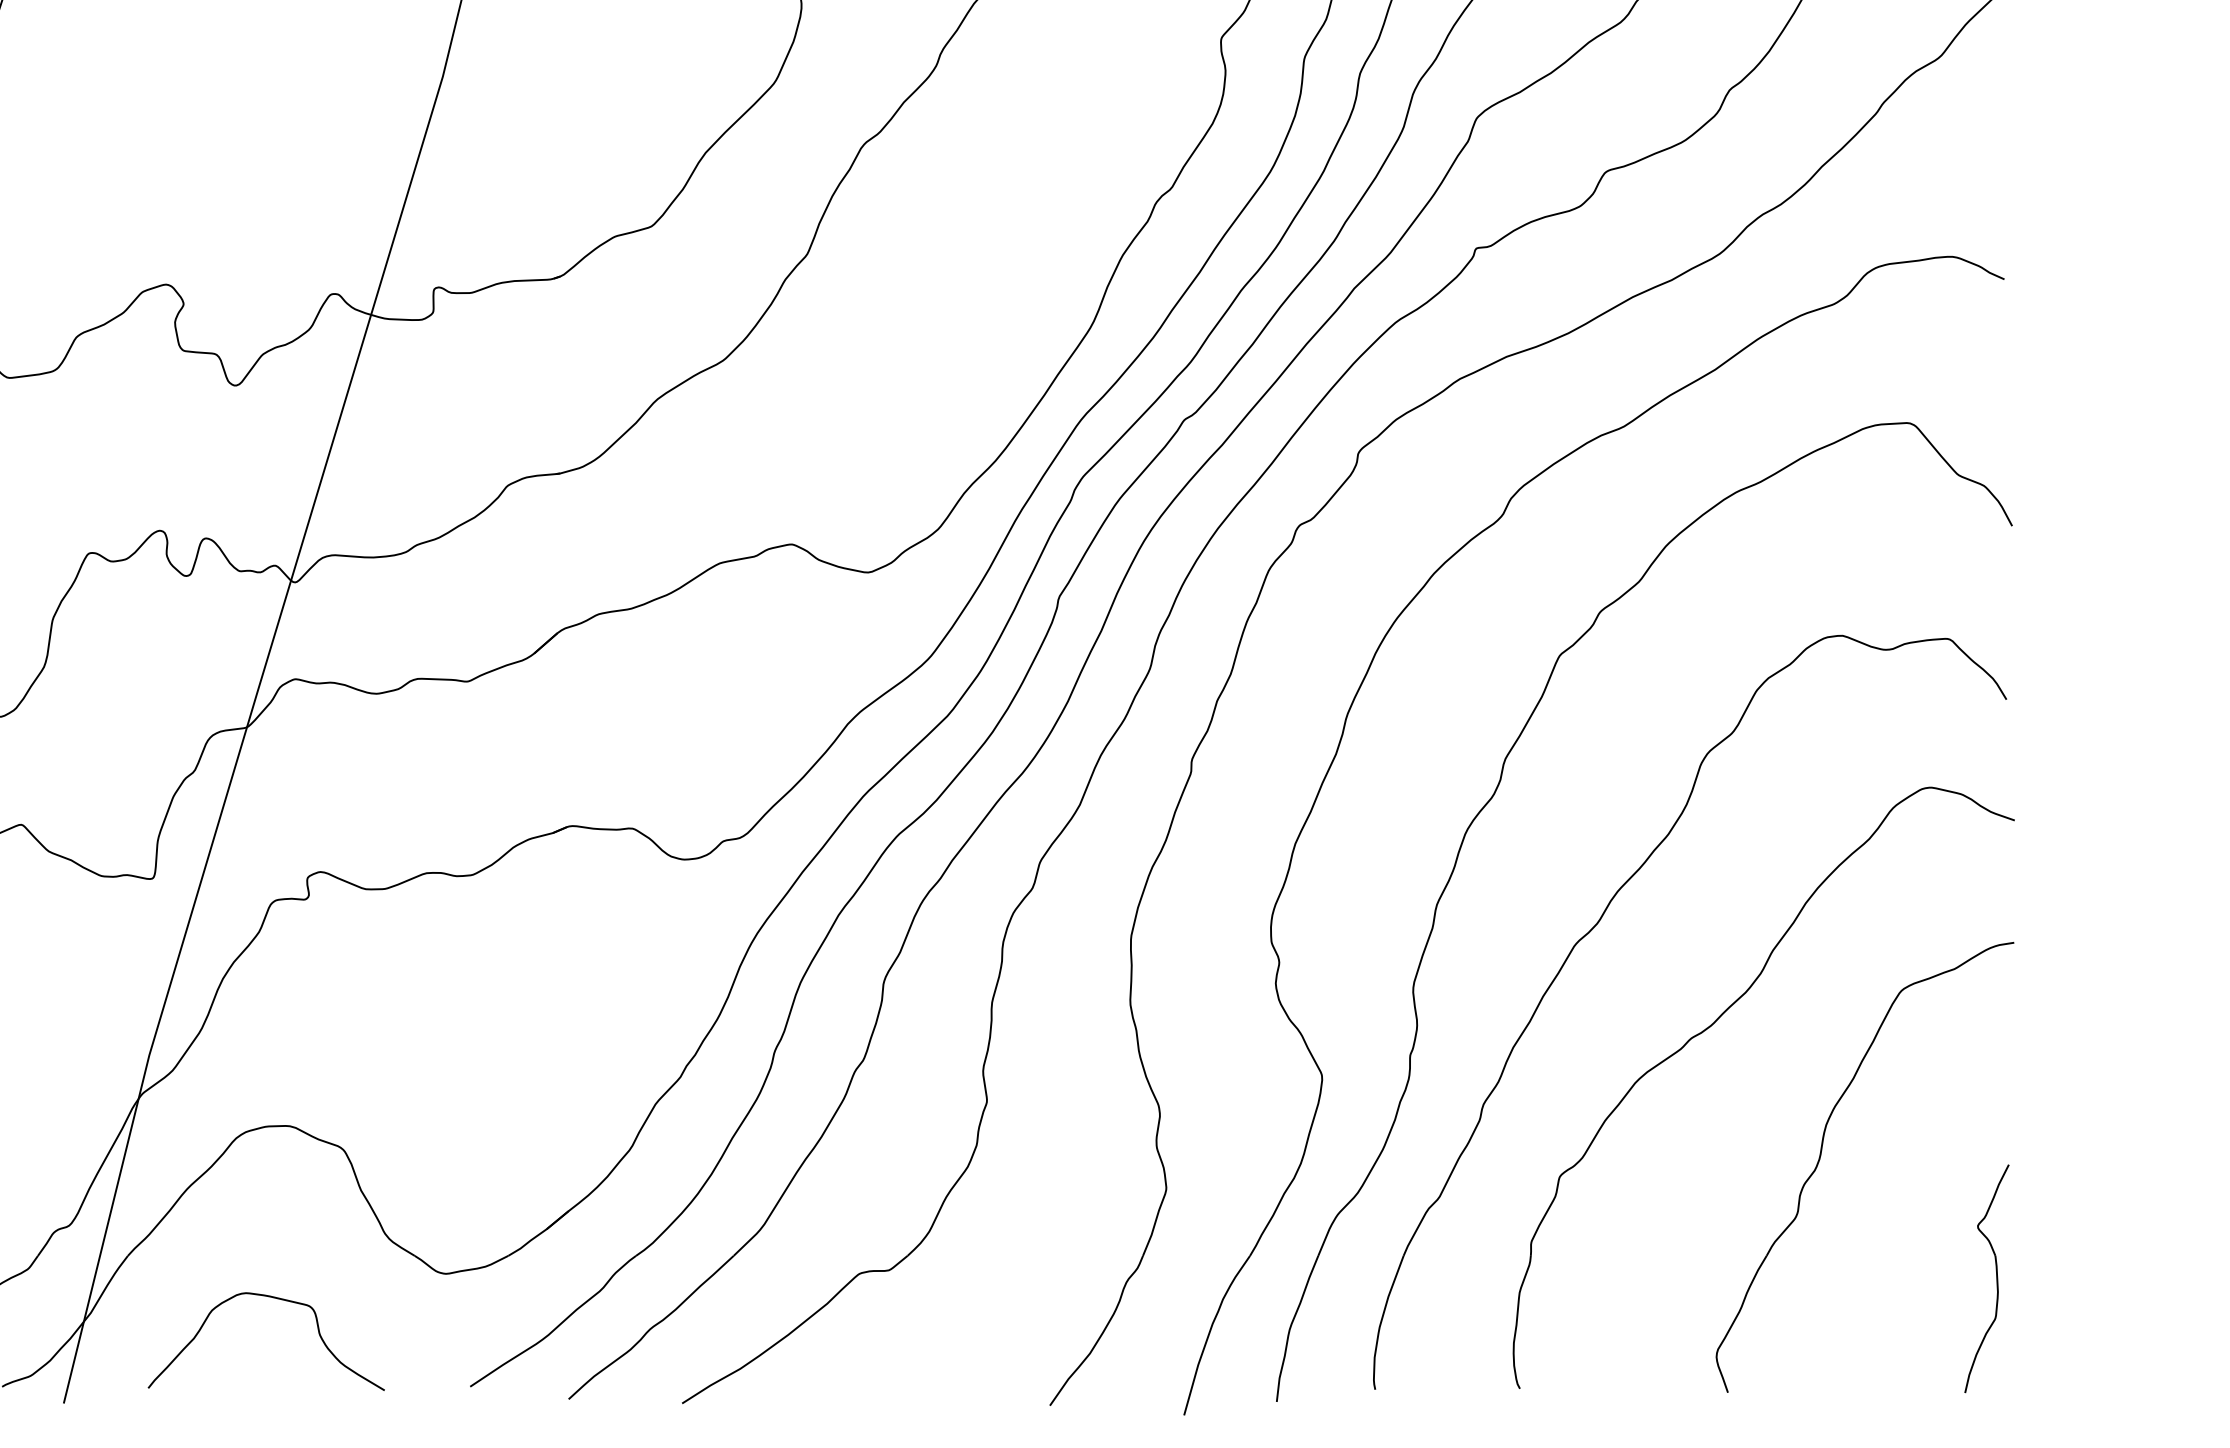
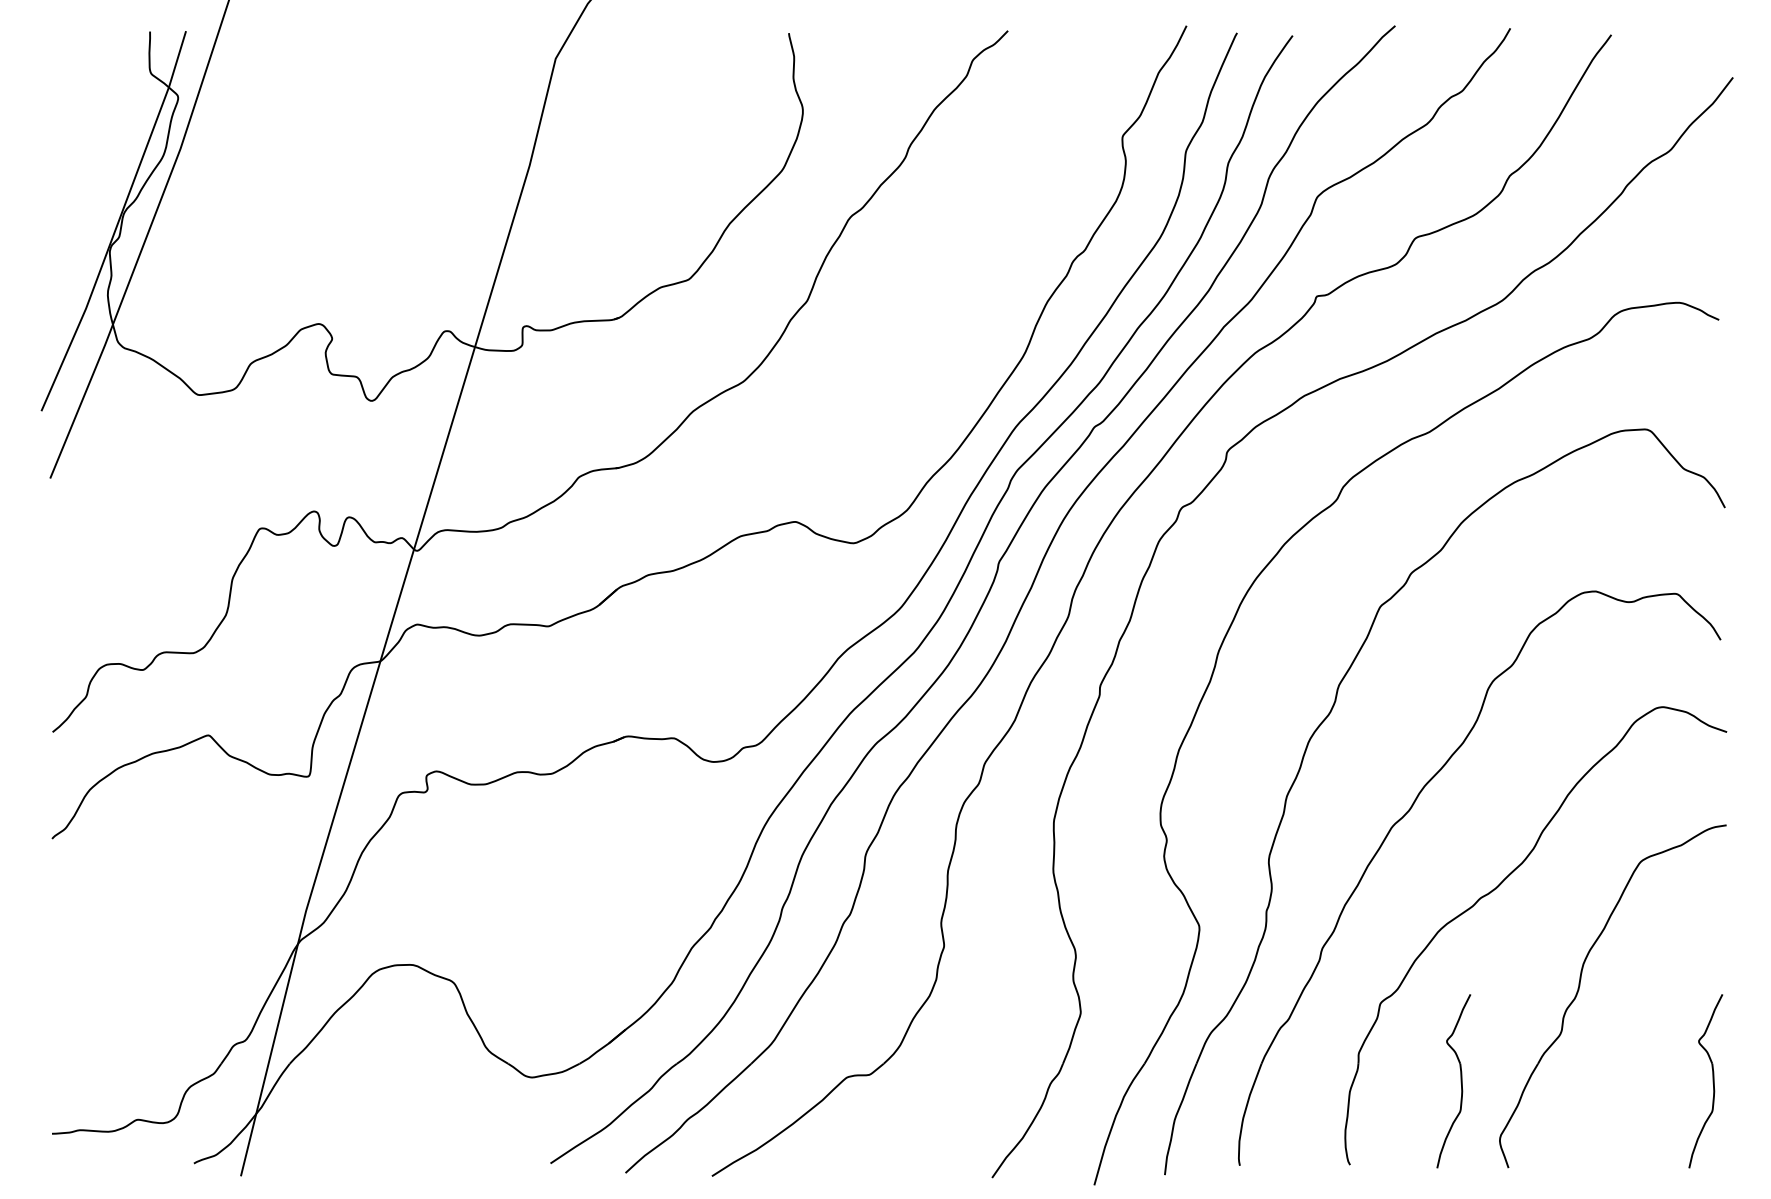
part: (1664, 1279) -> (1460, 1081), added
curve: (273, 1298) -> (400, 1096), removed

